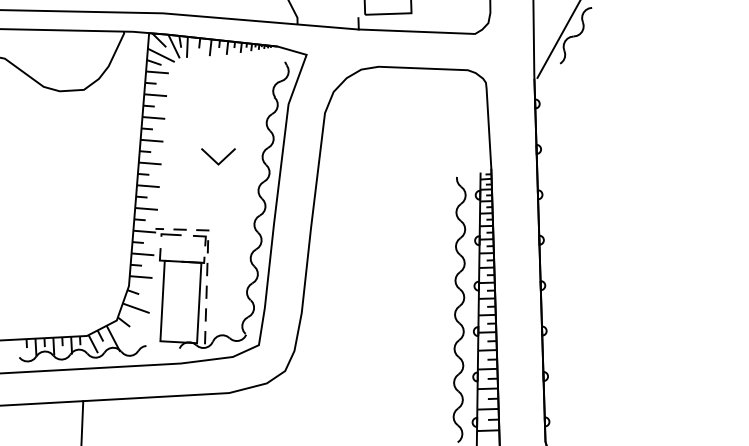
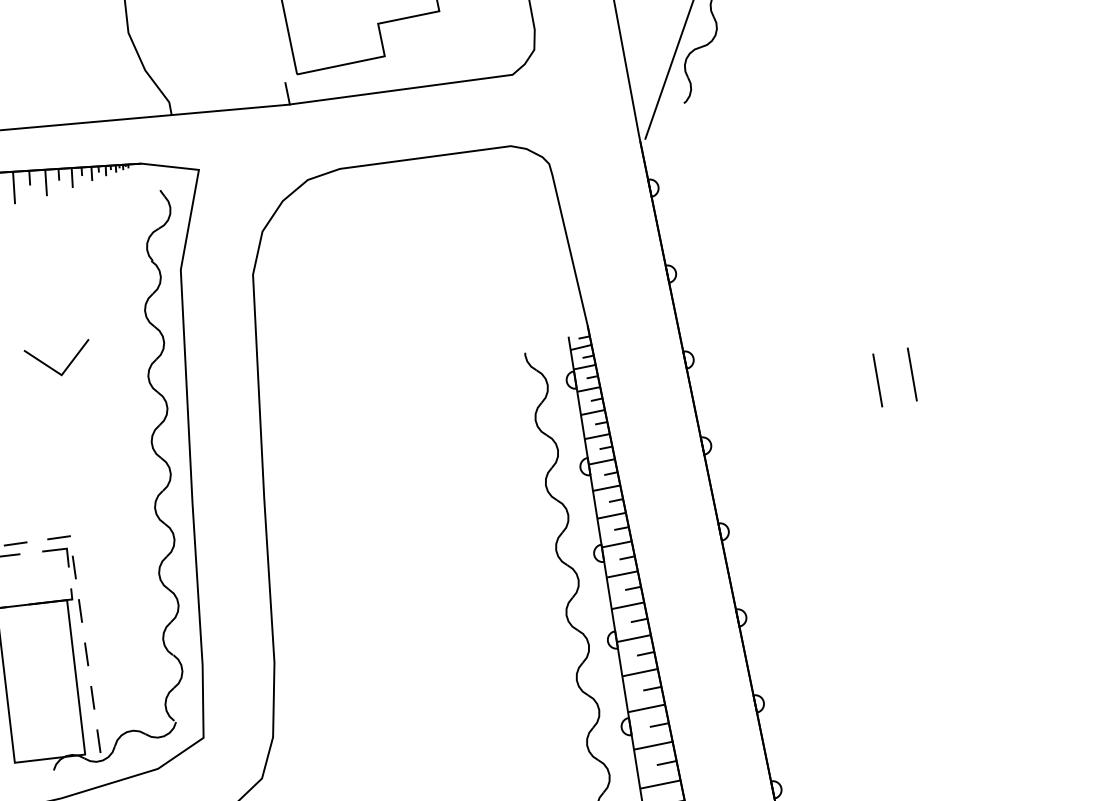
line: (214, 159) -> (52, 366), moved
line: (634, 221) -> (877, 379), added
line: (652, 221) -> (911, 373), added

